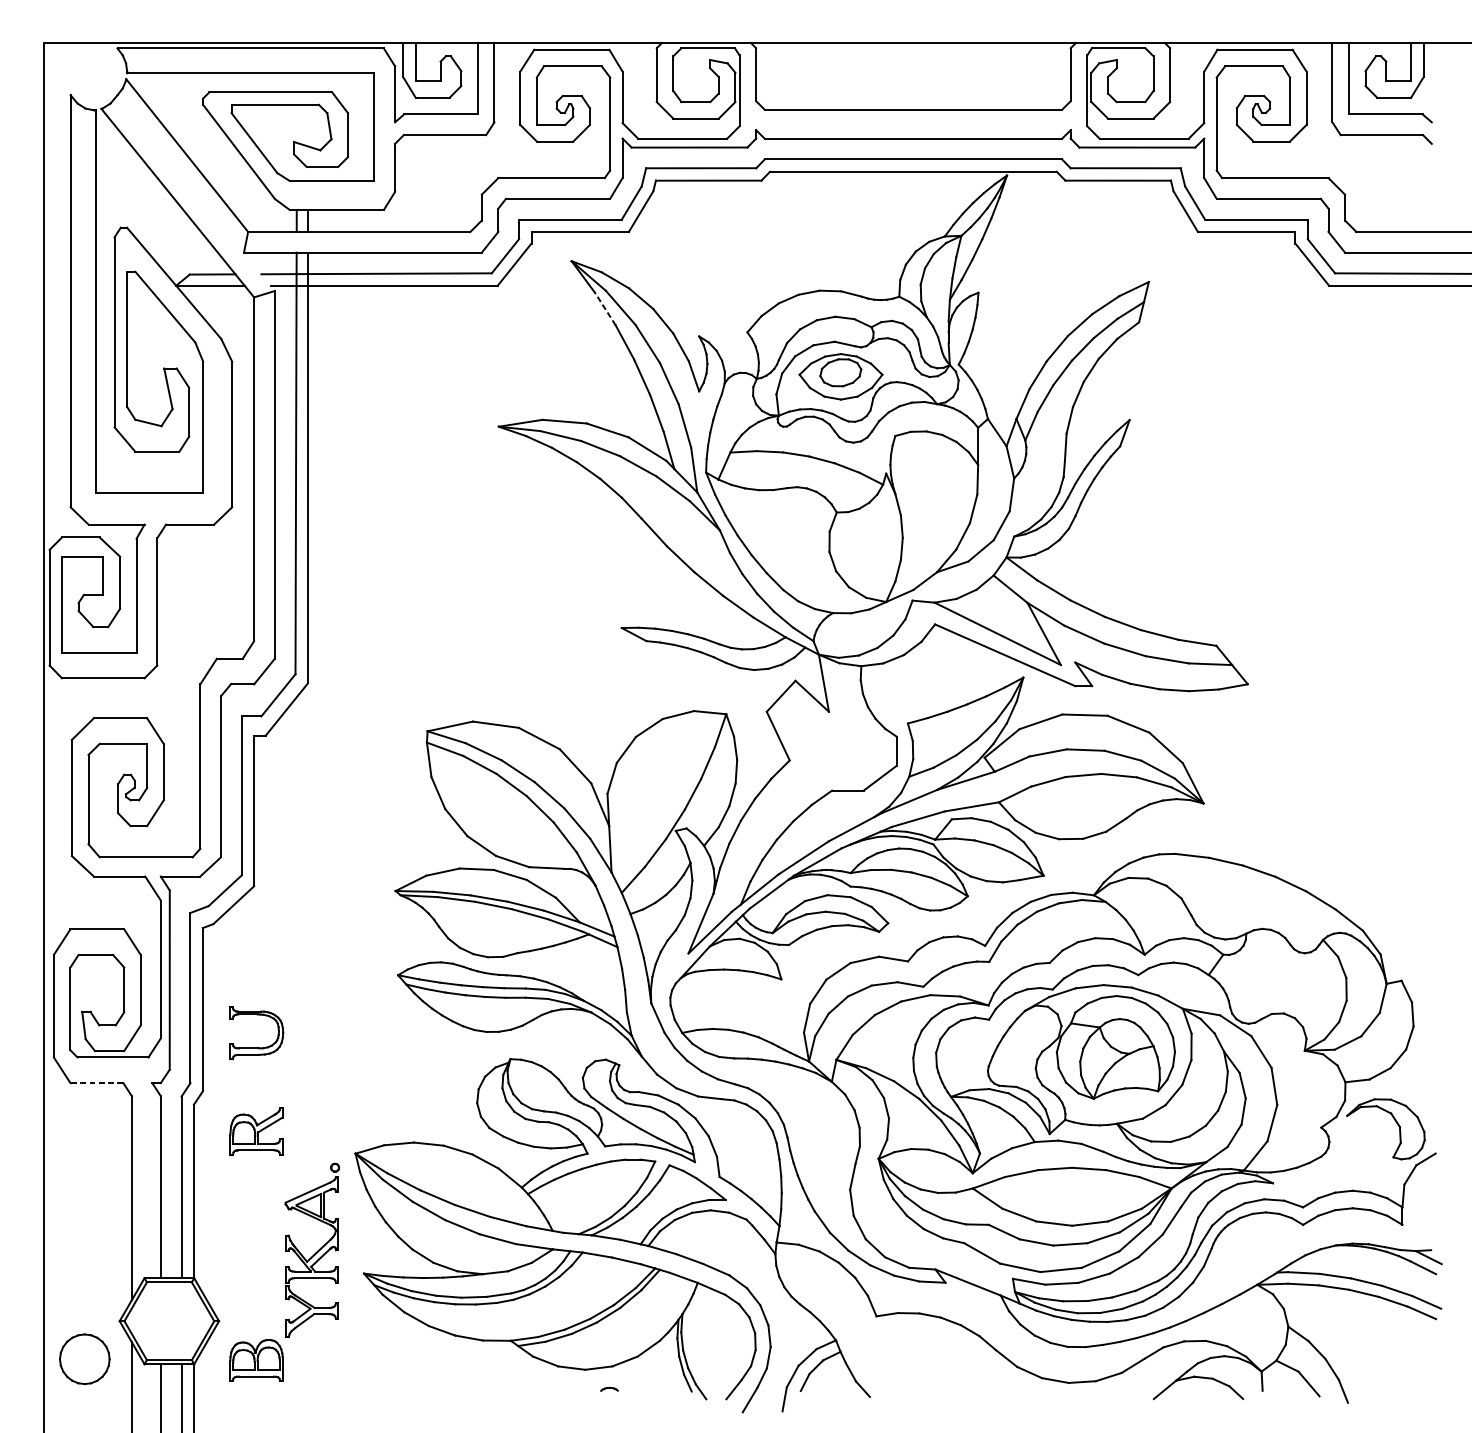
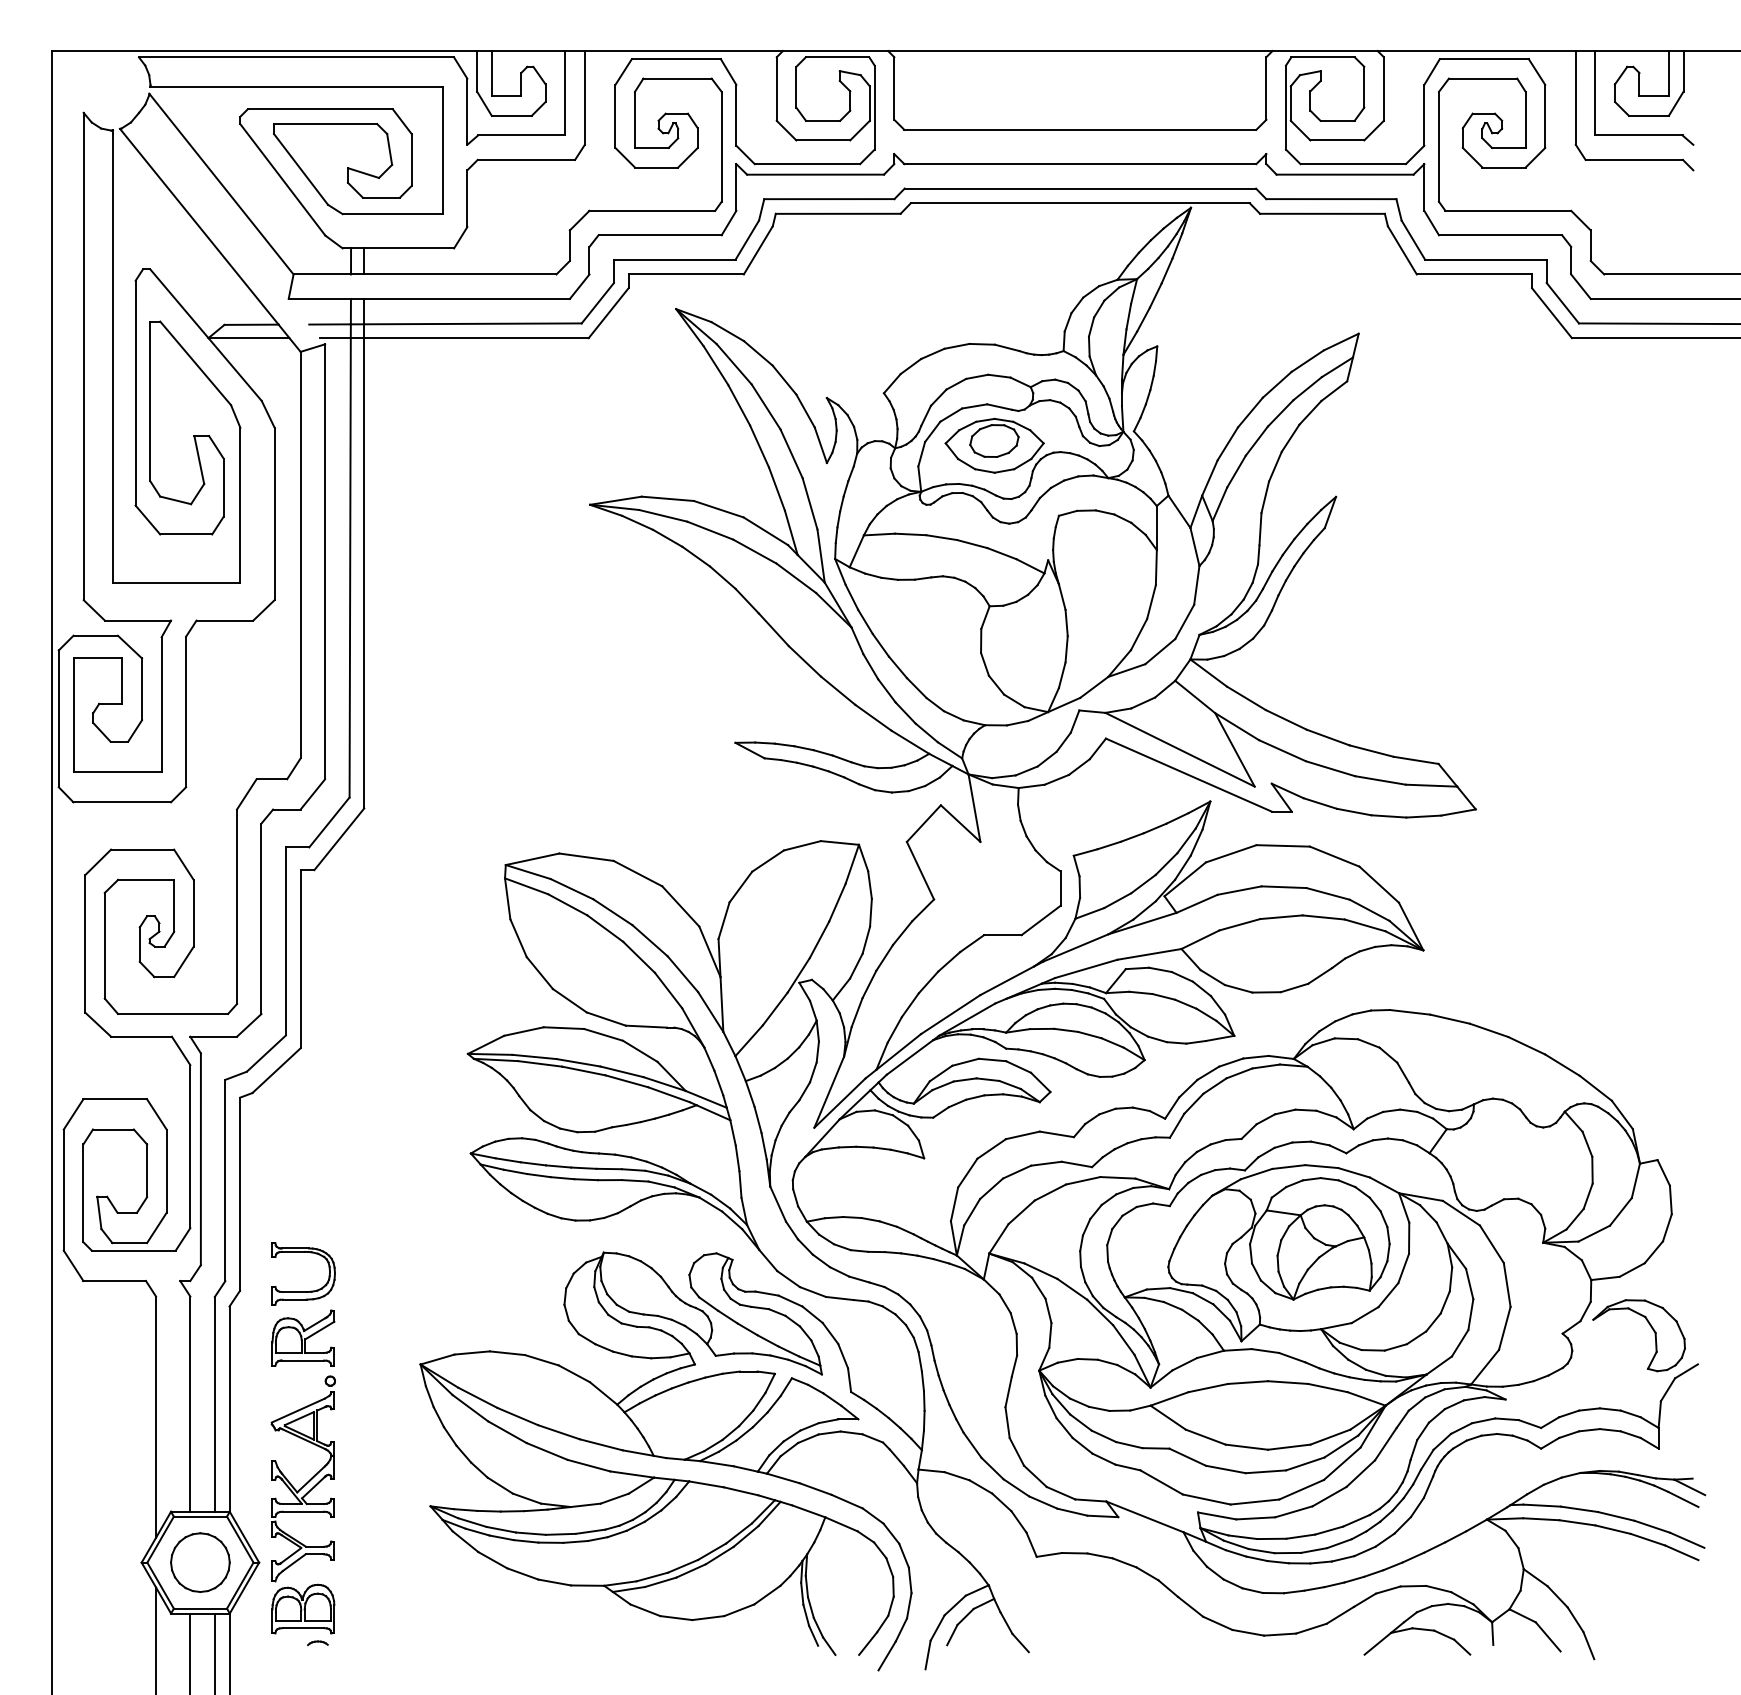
line: (604, 308) -> (715, 365), dashed -> solid
part: (256, 1047) -> (303, 1291), moved
line: (96, 1082) -> (114, 1280), dashed -> solid
part: (311, 1250) -> (302, 1478), moved
part: (84, 1359) -> (200, 1562), moved
part: (609, 1389) -> (317, 1643), moved

